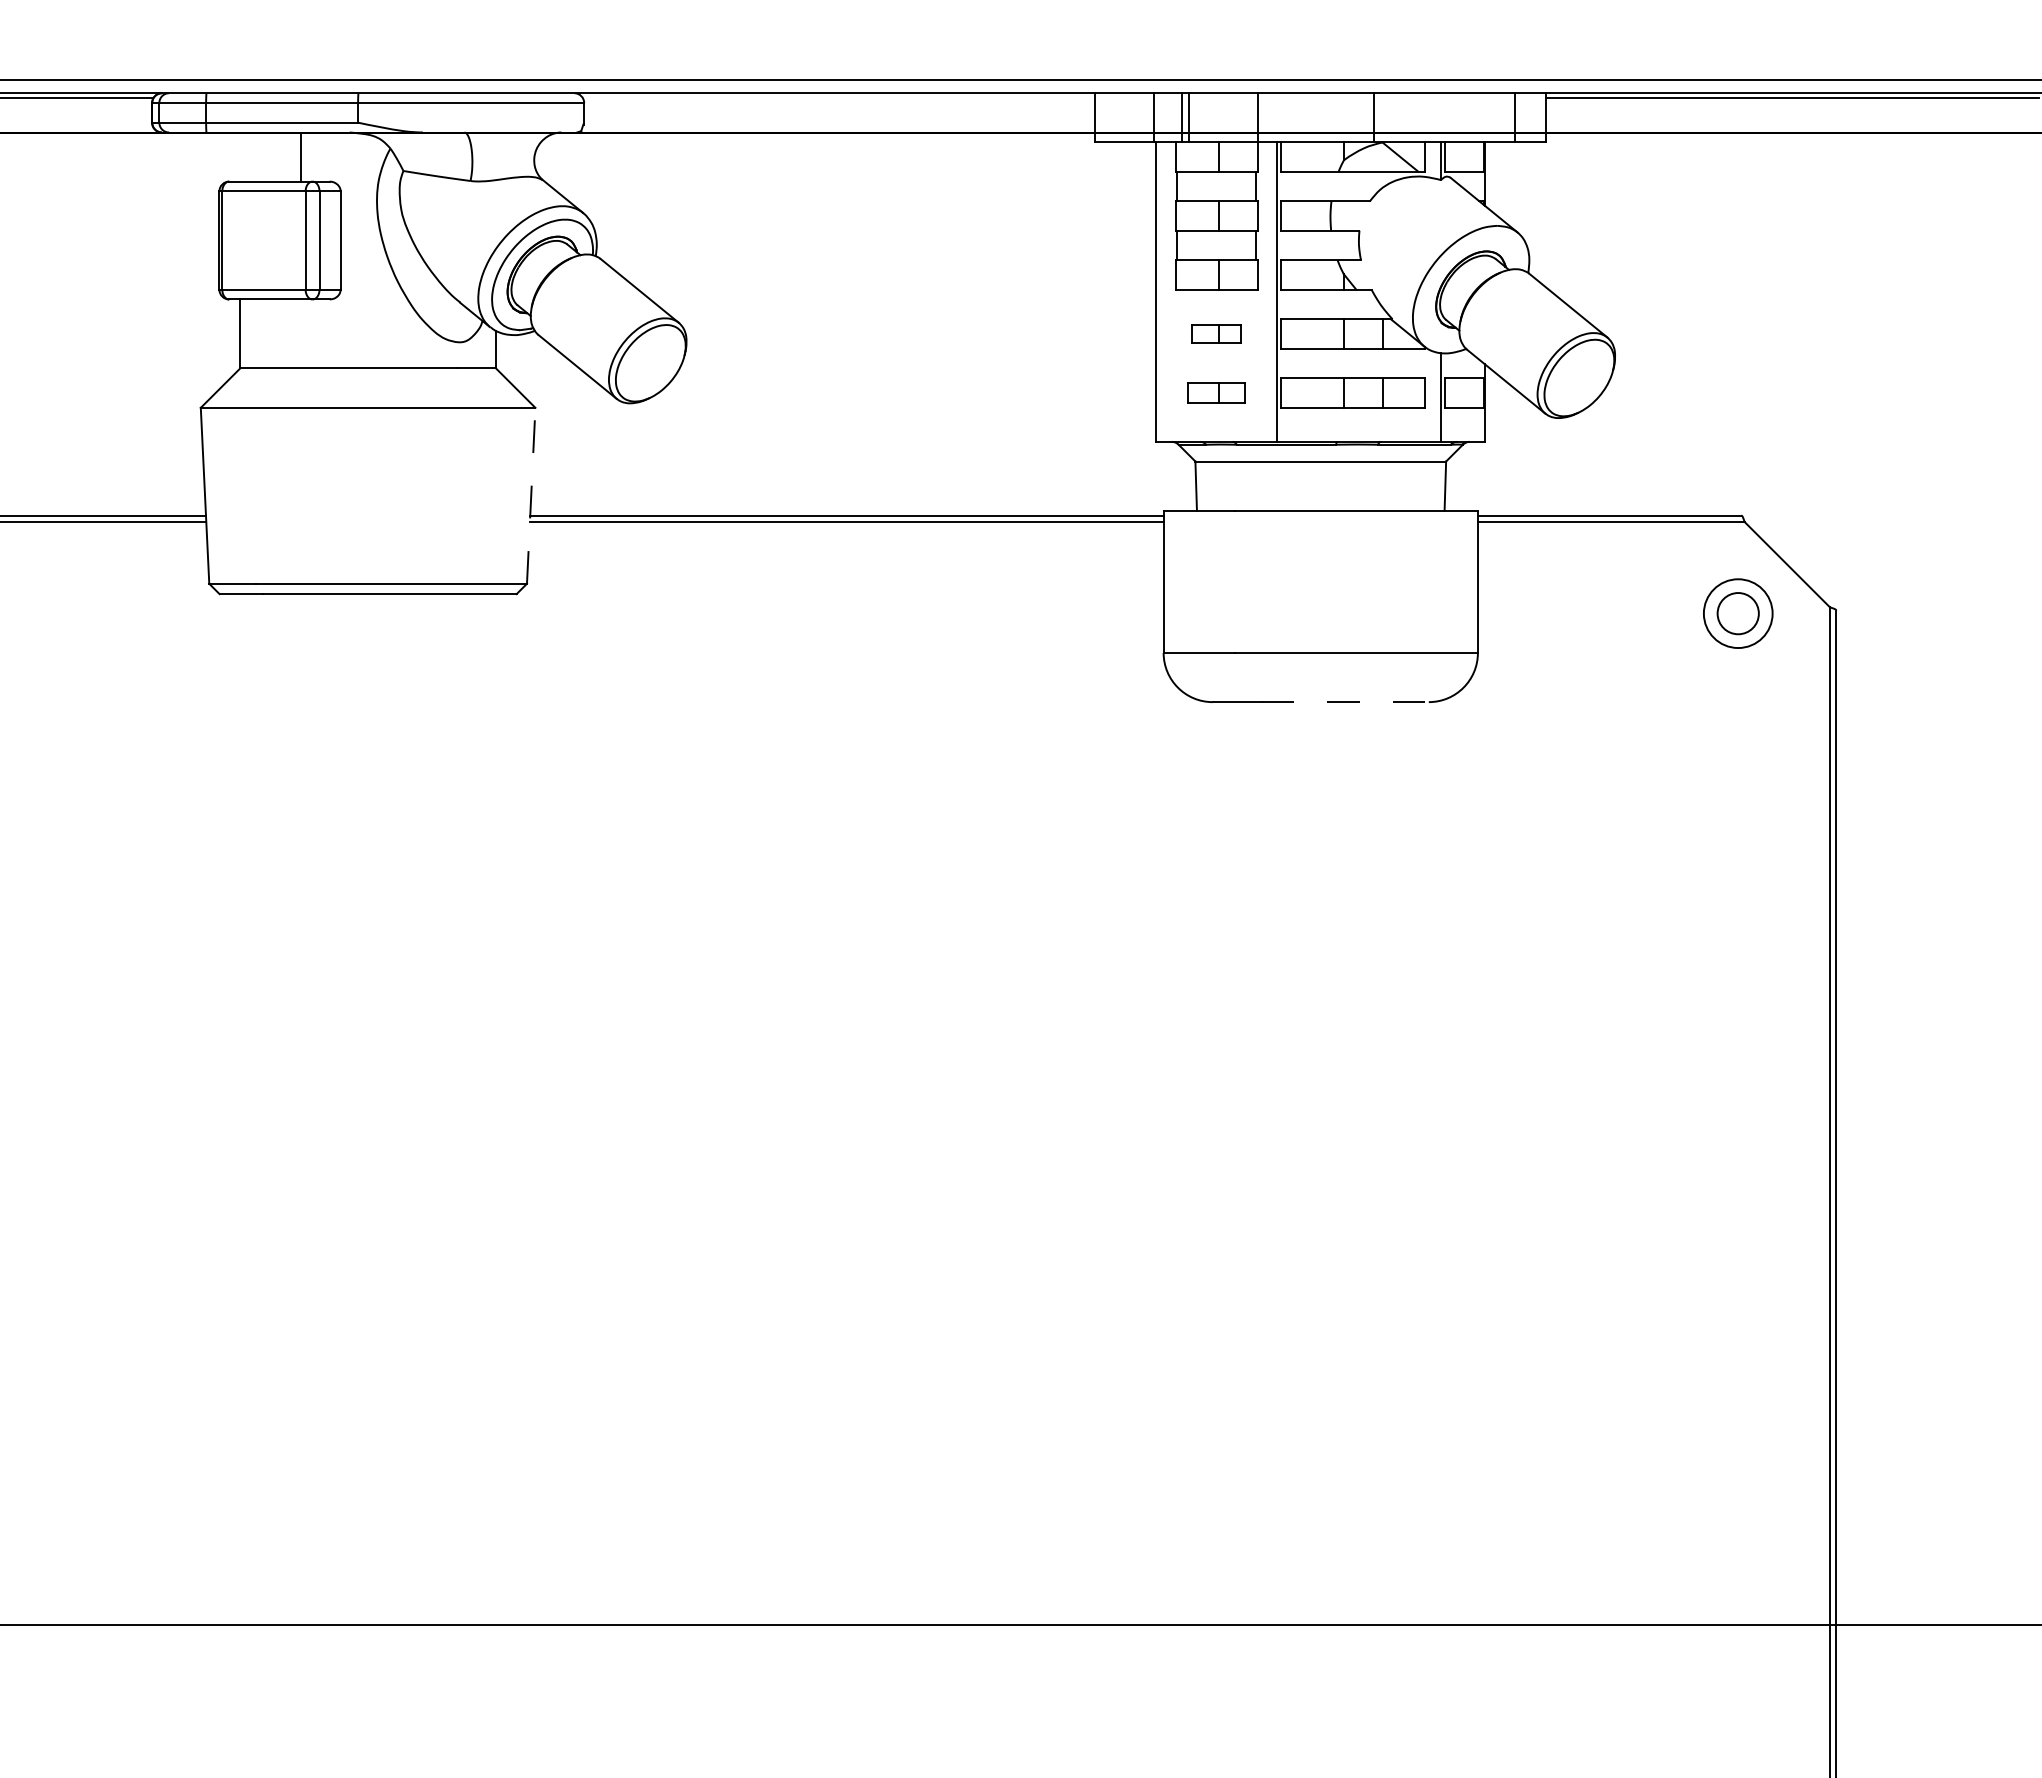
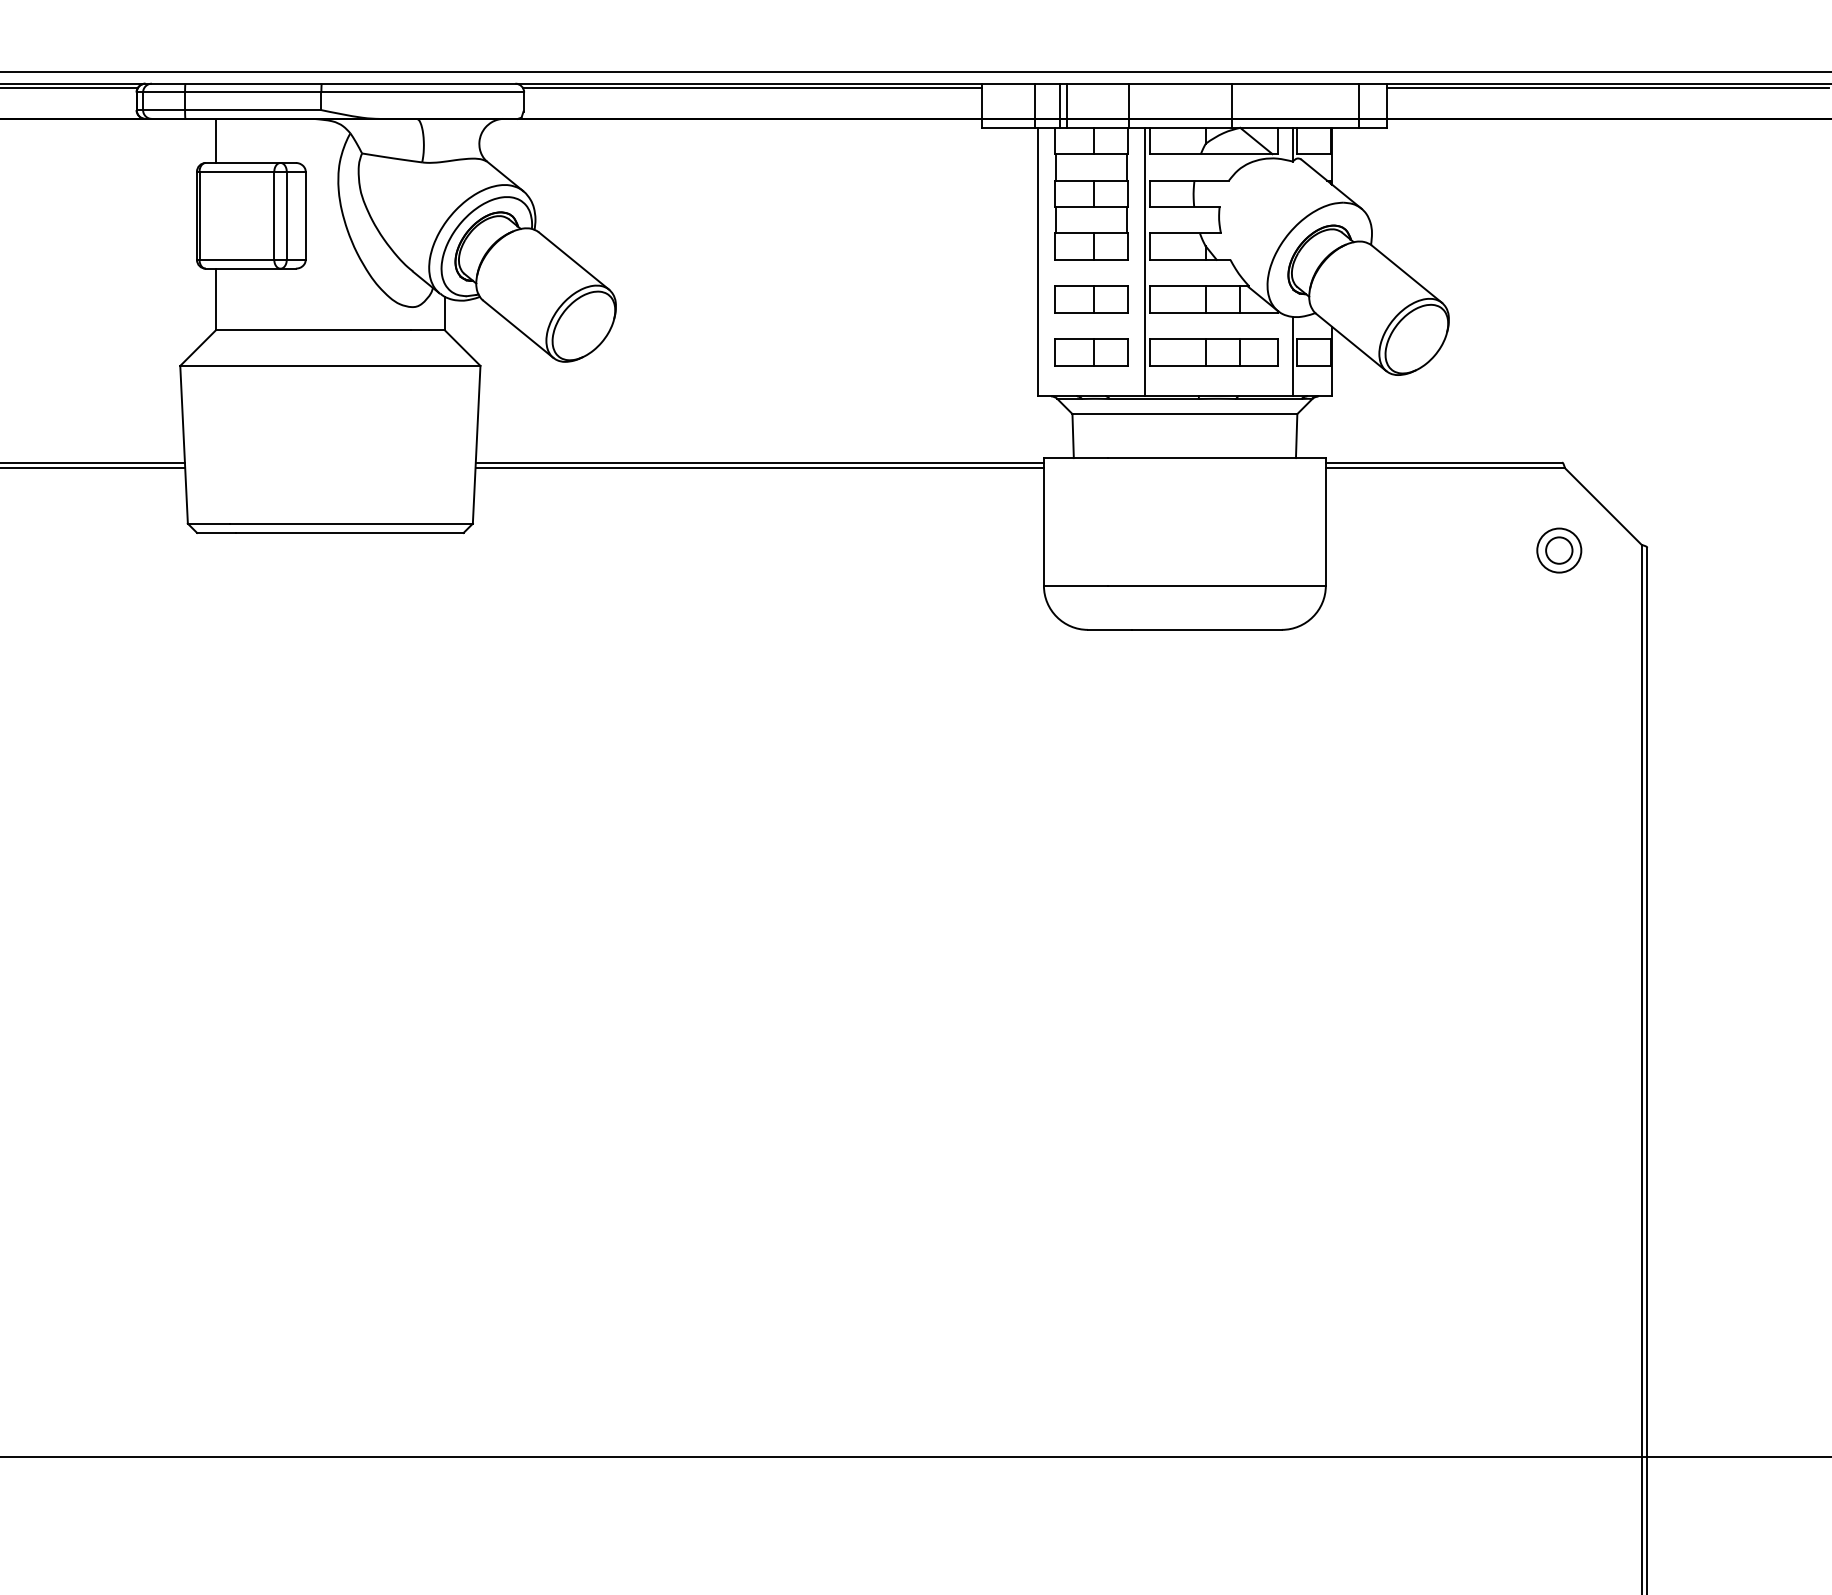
line: (838, 98) -> (752, 88), added
line: (301, 156) -> (215, 140), moved
part: (1216, 333) -> (1091, 299), size x1.67
part: (1216, 392) -> (1091, 352), size x1.43
line: (531, 495) -> (476, 444), dashed -> solid
part: (1737, 613) -> (1558, 550), size x0.71
line: (1345, 702) -> (1207, 630), dashed -> solid

